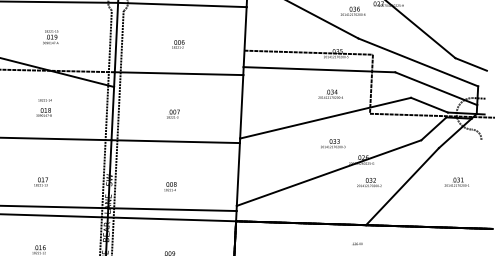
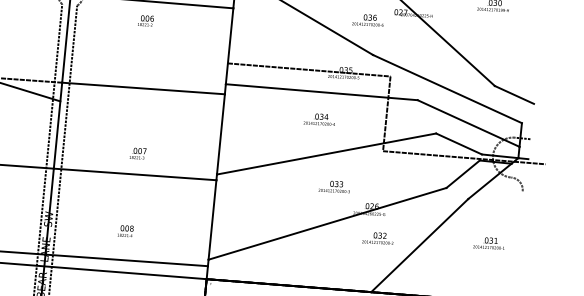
text: (178, 44) -> (146, 21), moved
text: (330, 93) -> (319, 118), moved
text: (173, 113) -> (138, 152), moved

